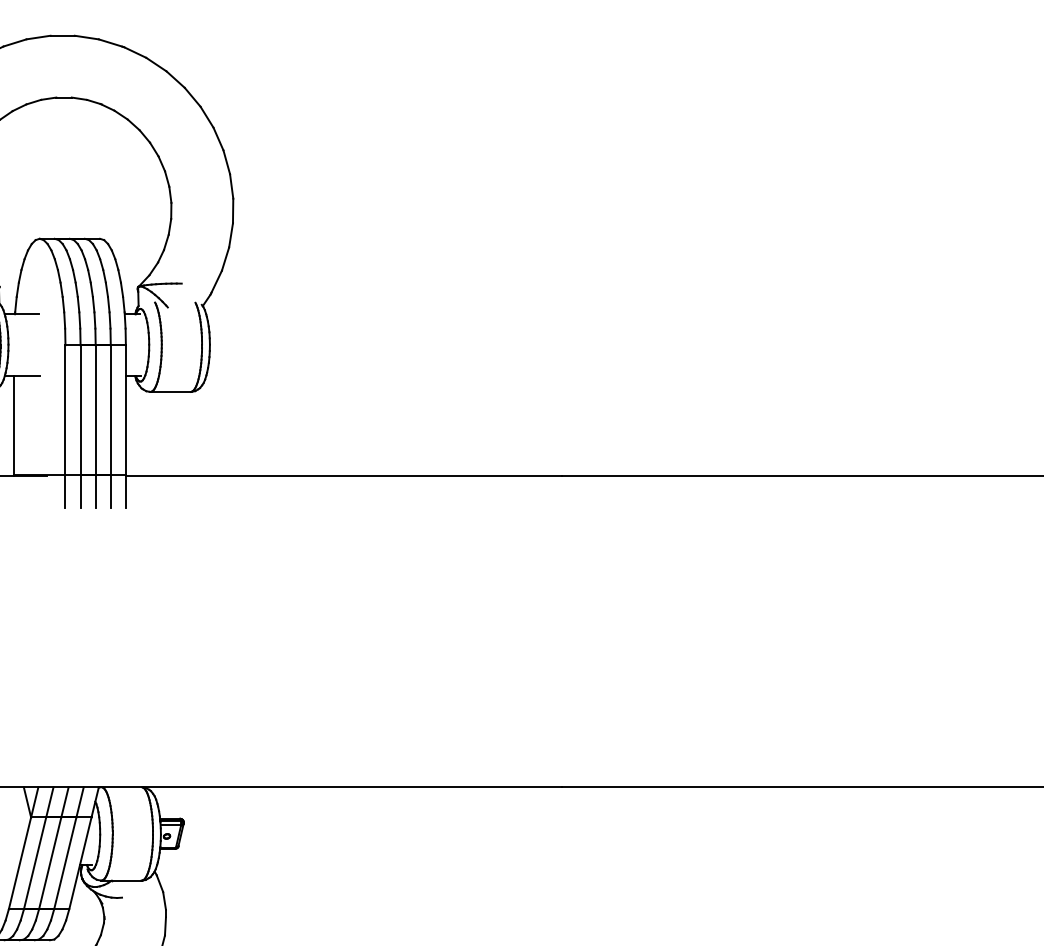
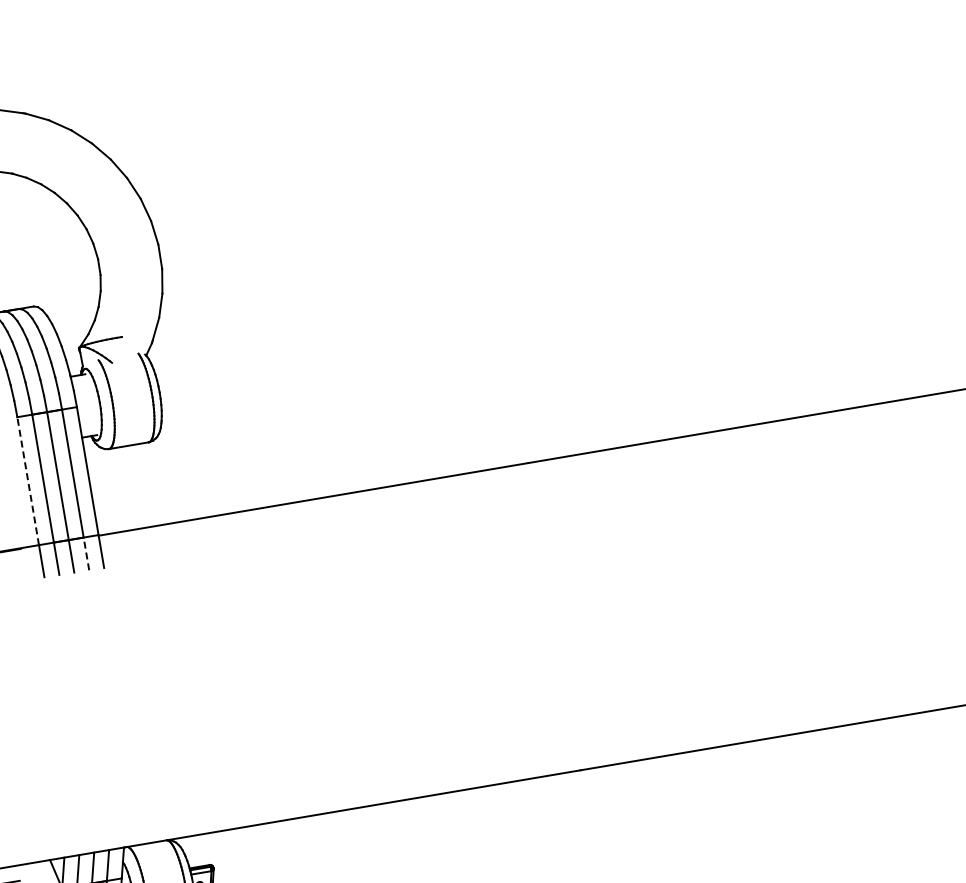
line: (65, 410) -> (28, 481), solid -> dashed
line: (110, 491) -> (86, 553), solid -> dashed

